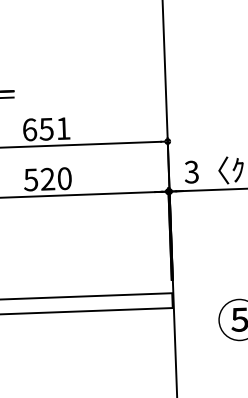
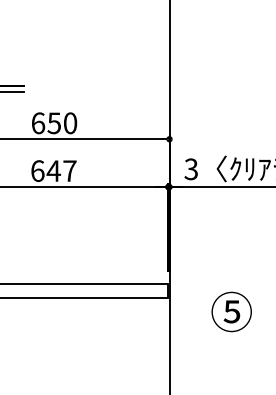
text: (63, 128) -> (70, 123), 651 -> 650
text: (47, 178) -> (53, 170), 520 -> 647

